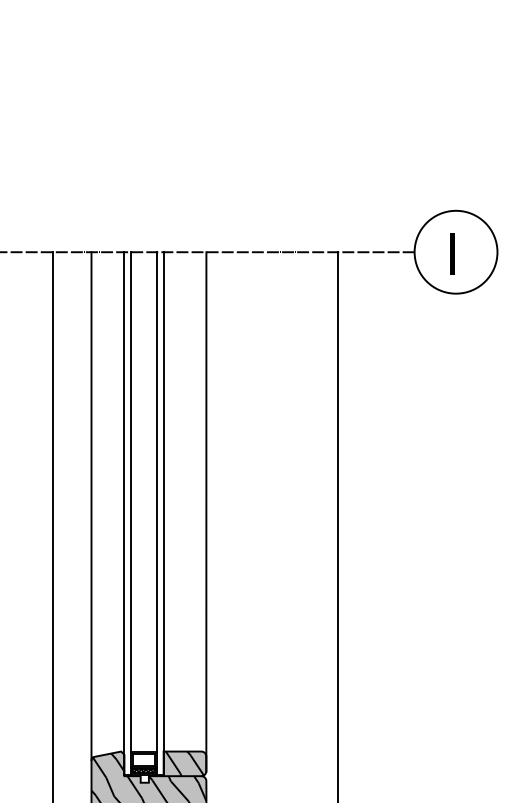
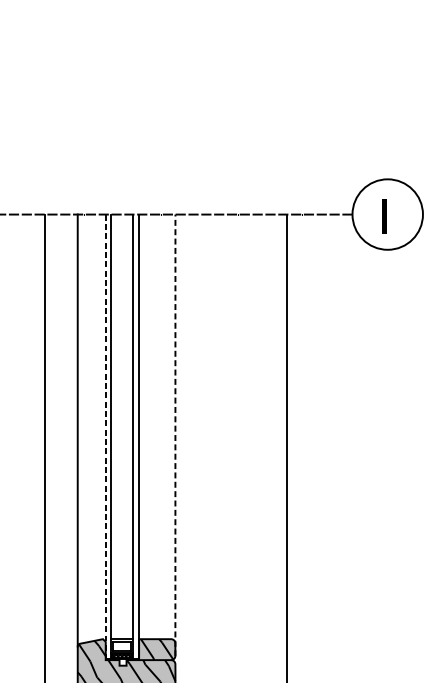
line: (206, 511) -> (175, 435), solid -> dashed
line: (124, 513) -> (105, 436), solid -> dashed

